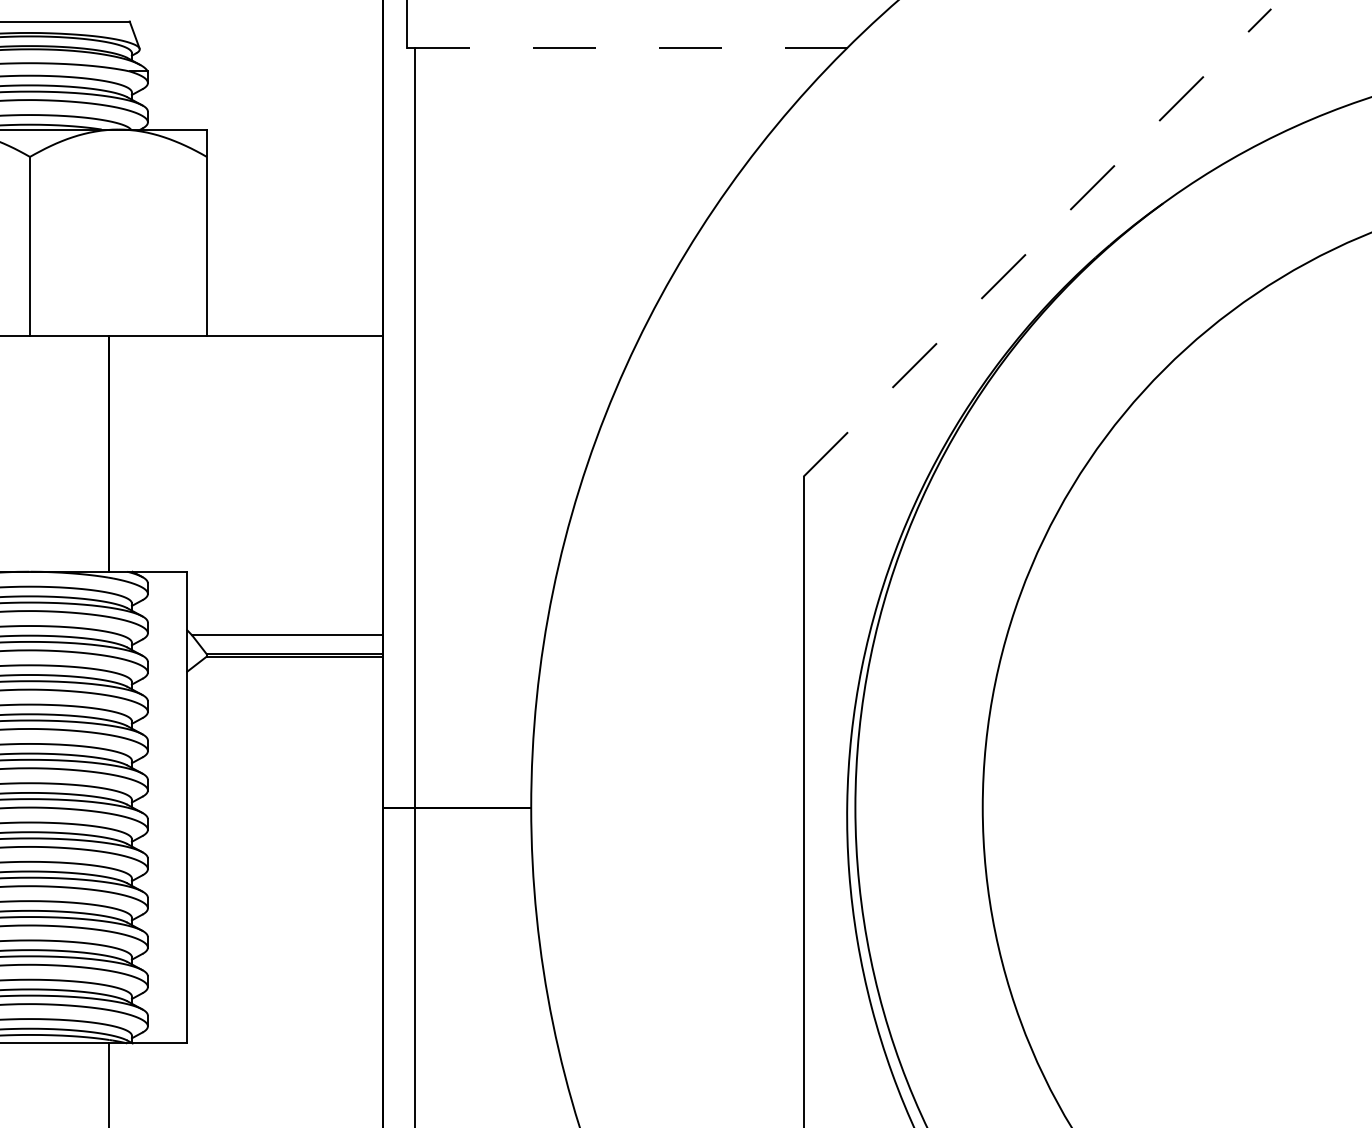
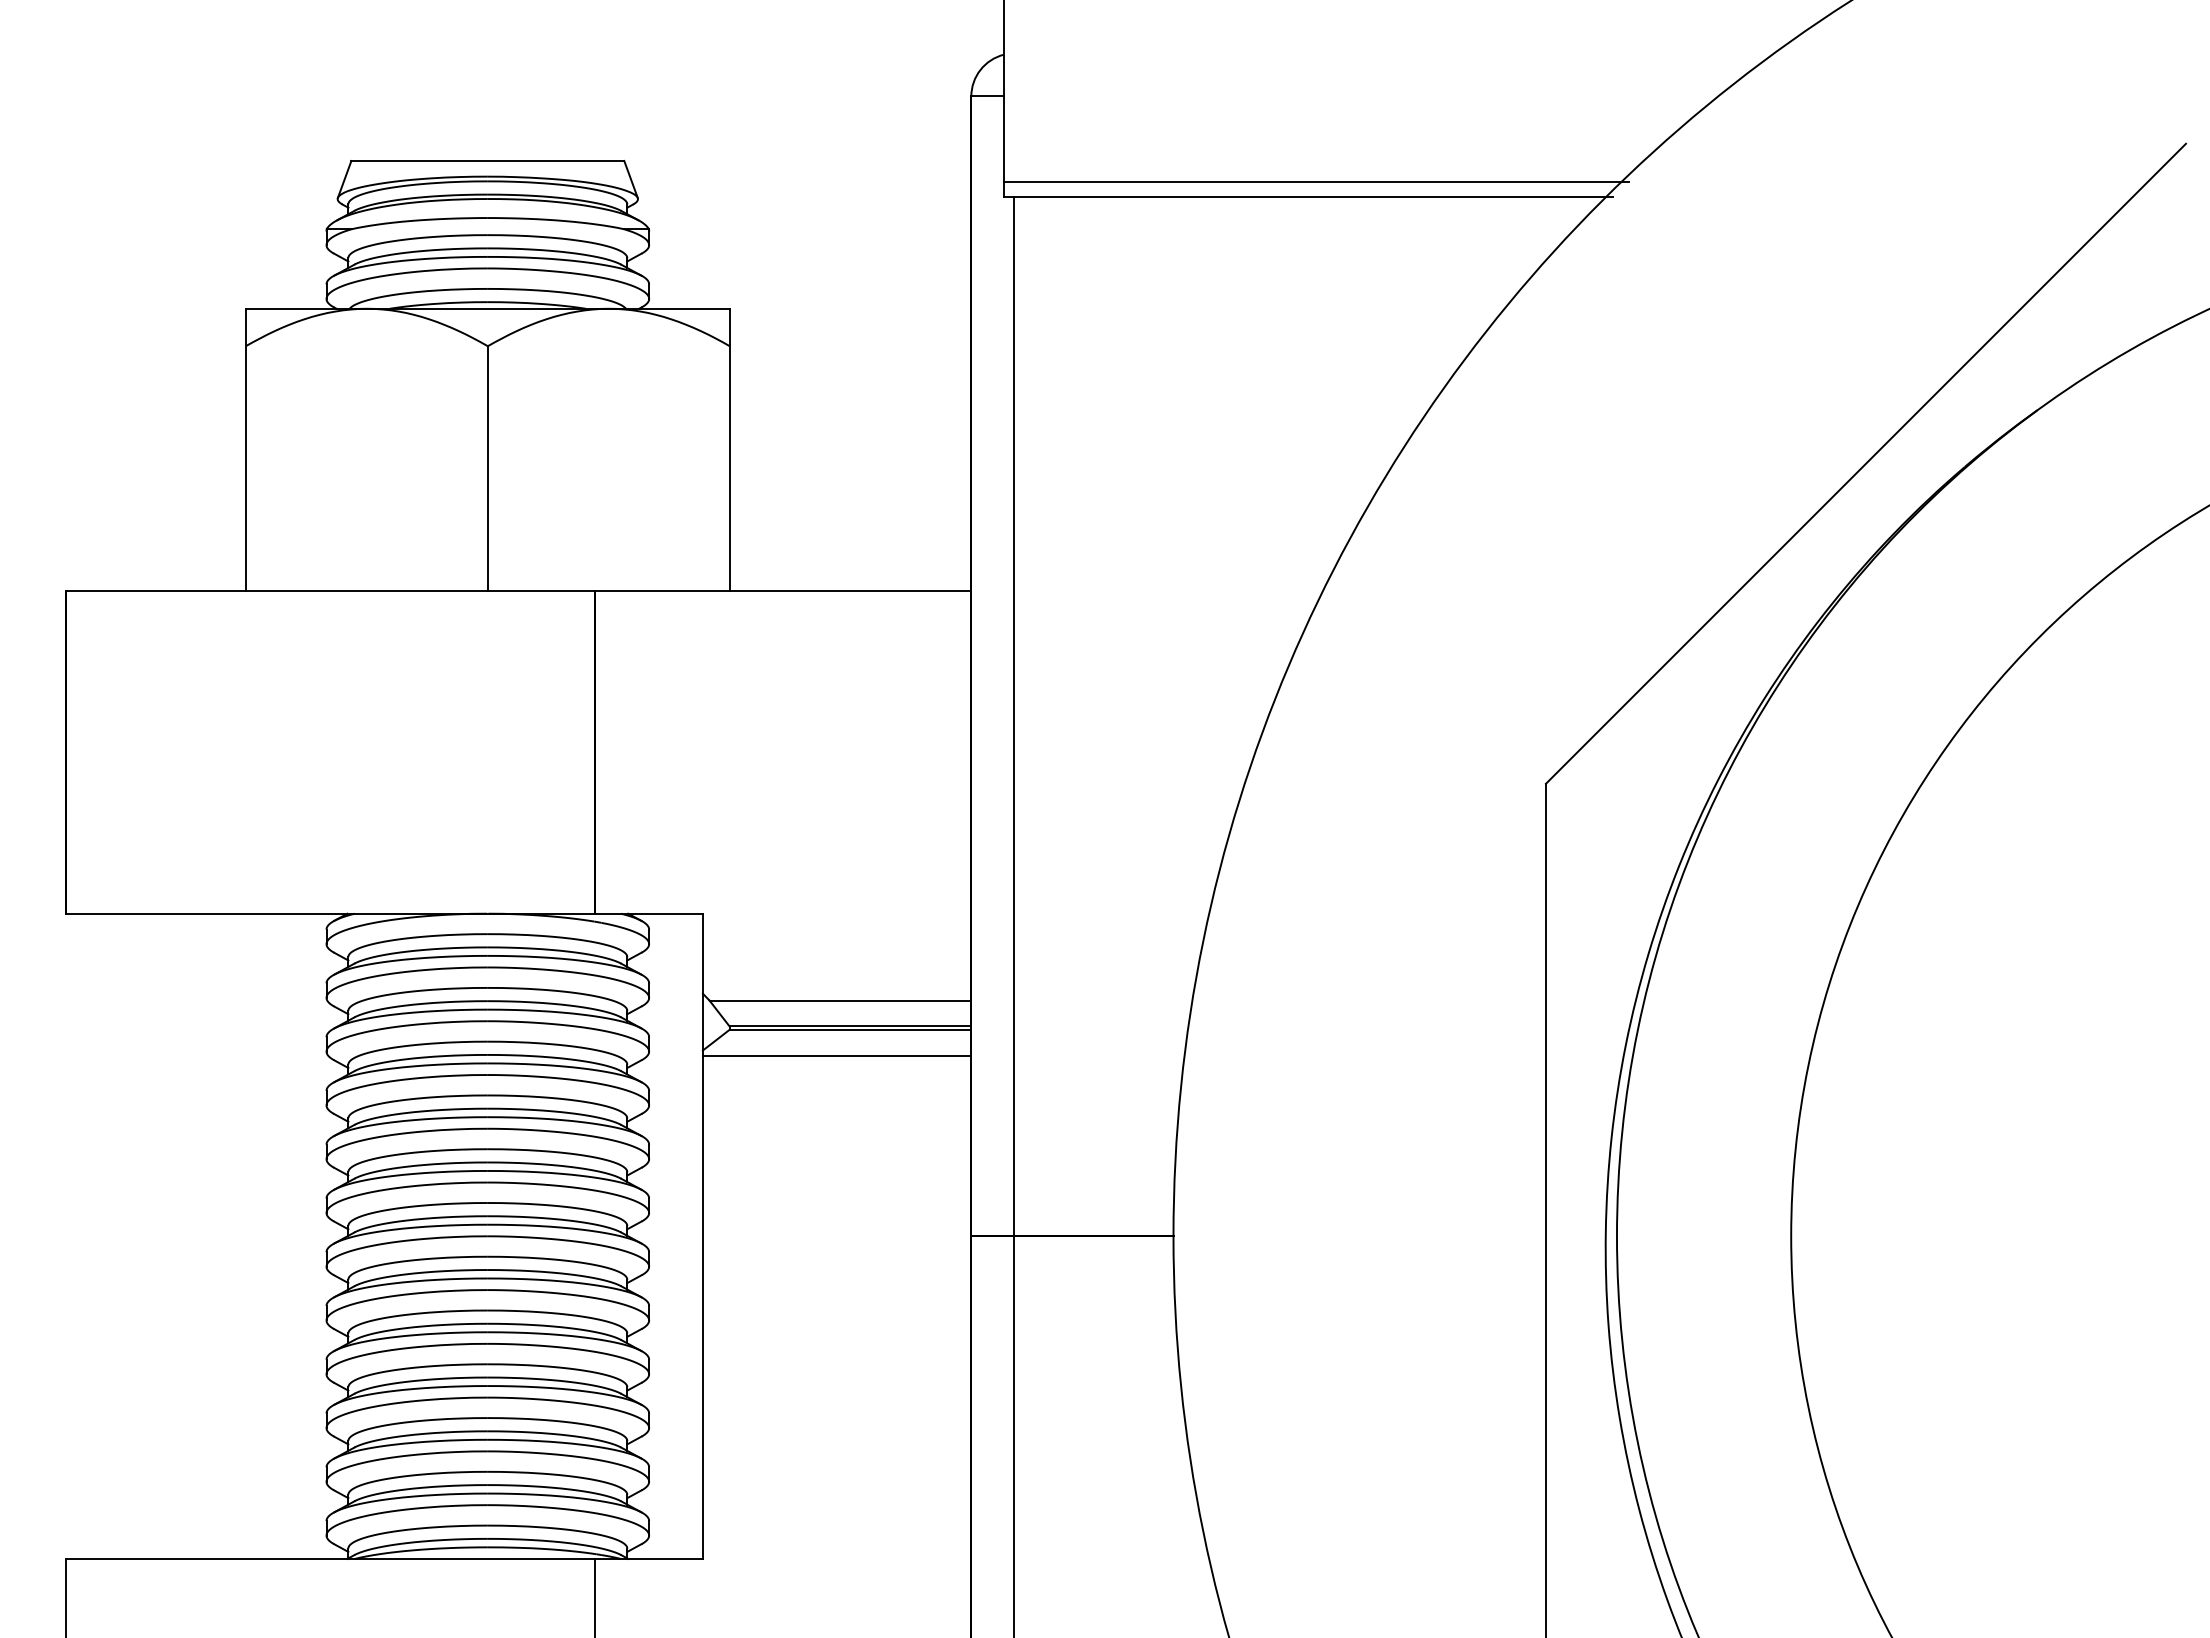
line: (635, 37) -> (1316, 182), added
line: (629, 48) -> (1308, 197), dashed -> solid
line: (1037, 242) -> (1866, 463), dashed -> solid
line: (284, 675) -> (836, 1055), added

